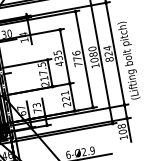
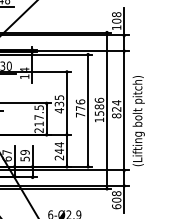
text: (93, 54) -> (99, 106), 1080 -> 1586
text: (64, 96) -> (58, 148), 221 -> 244
text: (36, 107) -> (24, 155), 73 -> 59
text: (123, 137) -> (116, 206), 108 -> 608

